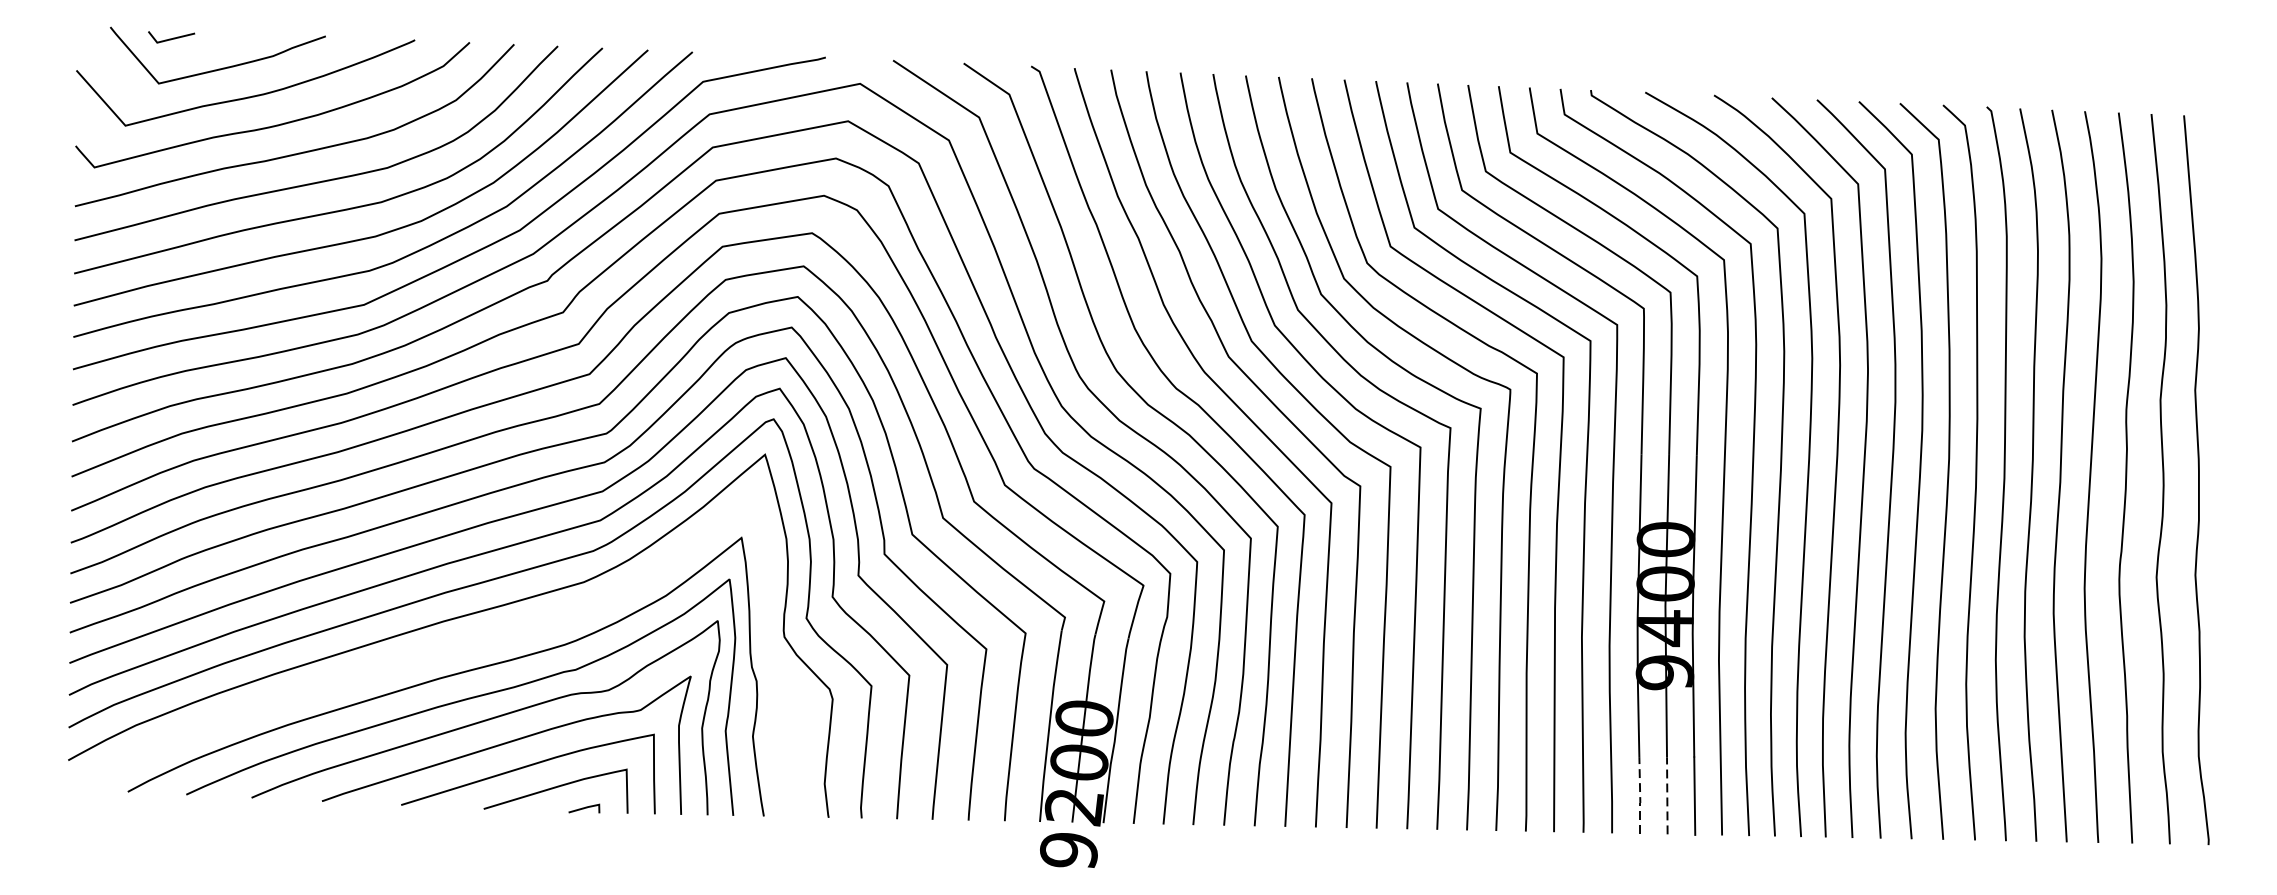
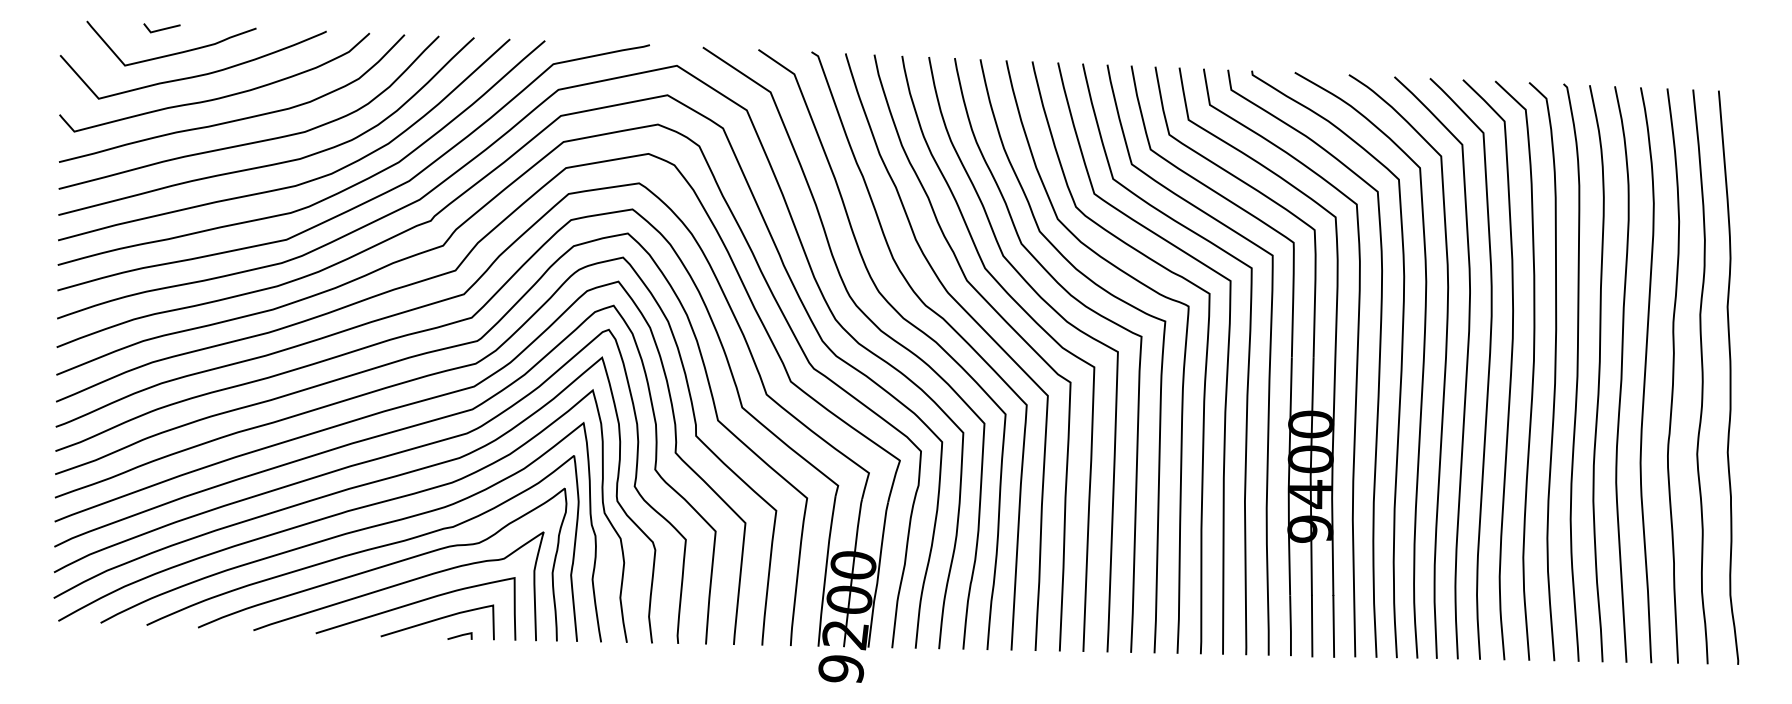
line: (170, 37) -> (161, 28), moved
curve: (433, 653) -> (341, 514), added
line: (1639, 795) -> (1290, 625), dashed -> solid
line: (1667, 795) -> (1312, 625), dashed -> solid

